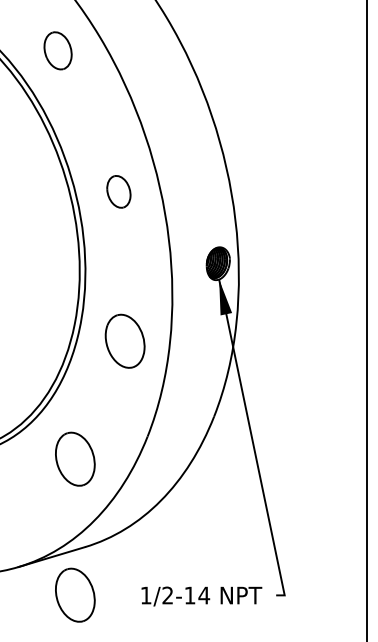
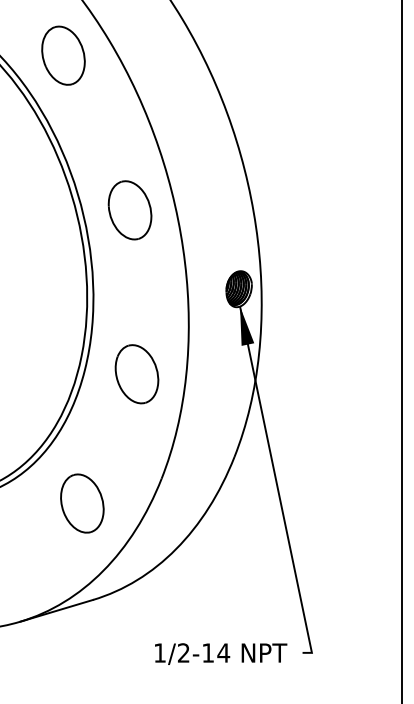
part: (57, 50) -> (62, 55), size x1.43
part: (118, 191) -> (129, 210), size x1.67
part: (75, 594) -> (82, 651), removed

